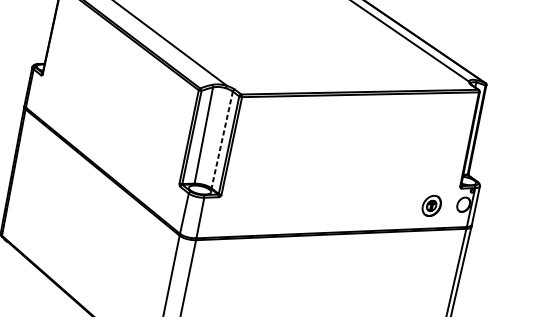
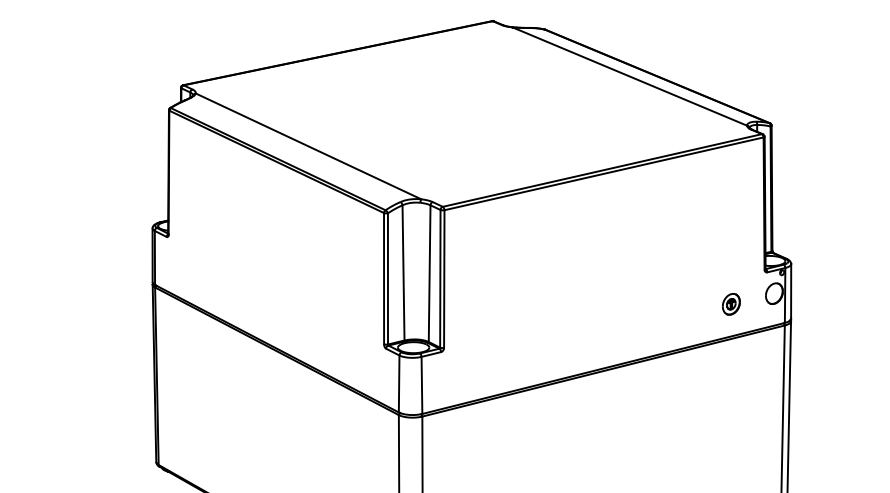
line: (222, 140) -> (429, 274), dashed -> solid
part: (431, 205) -> (730, 304), size x0.71

